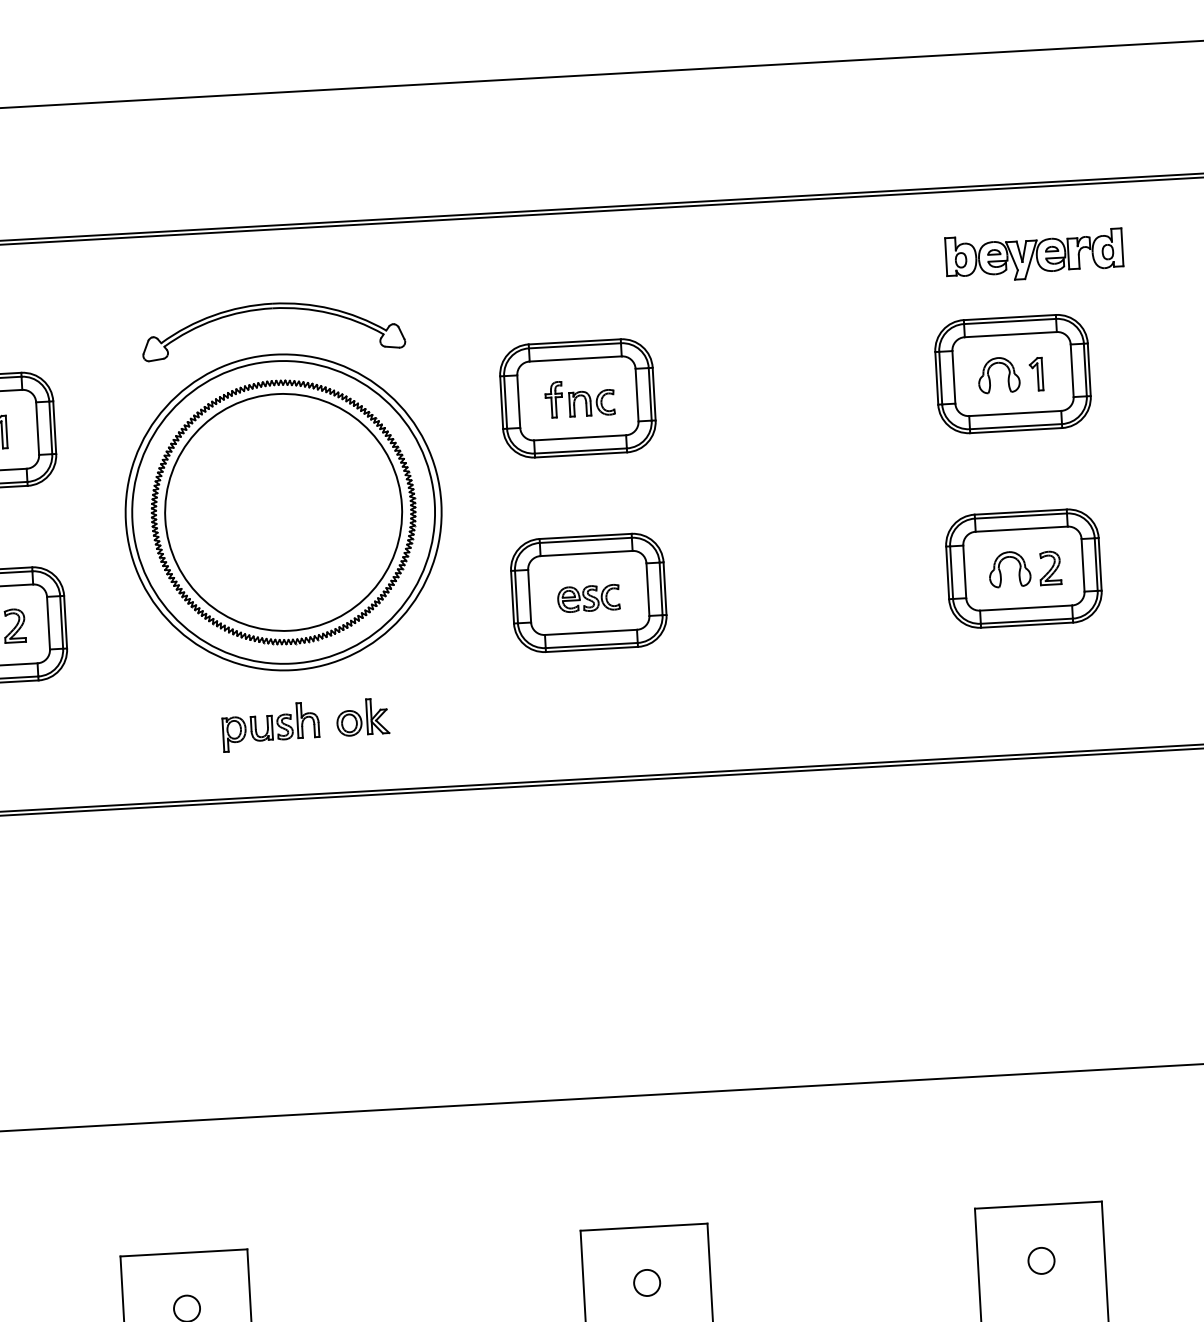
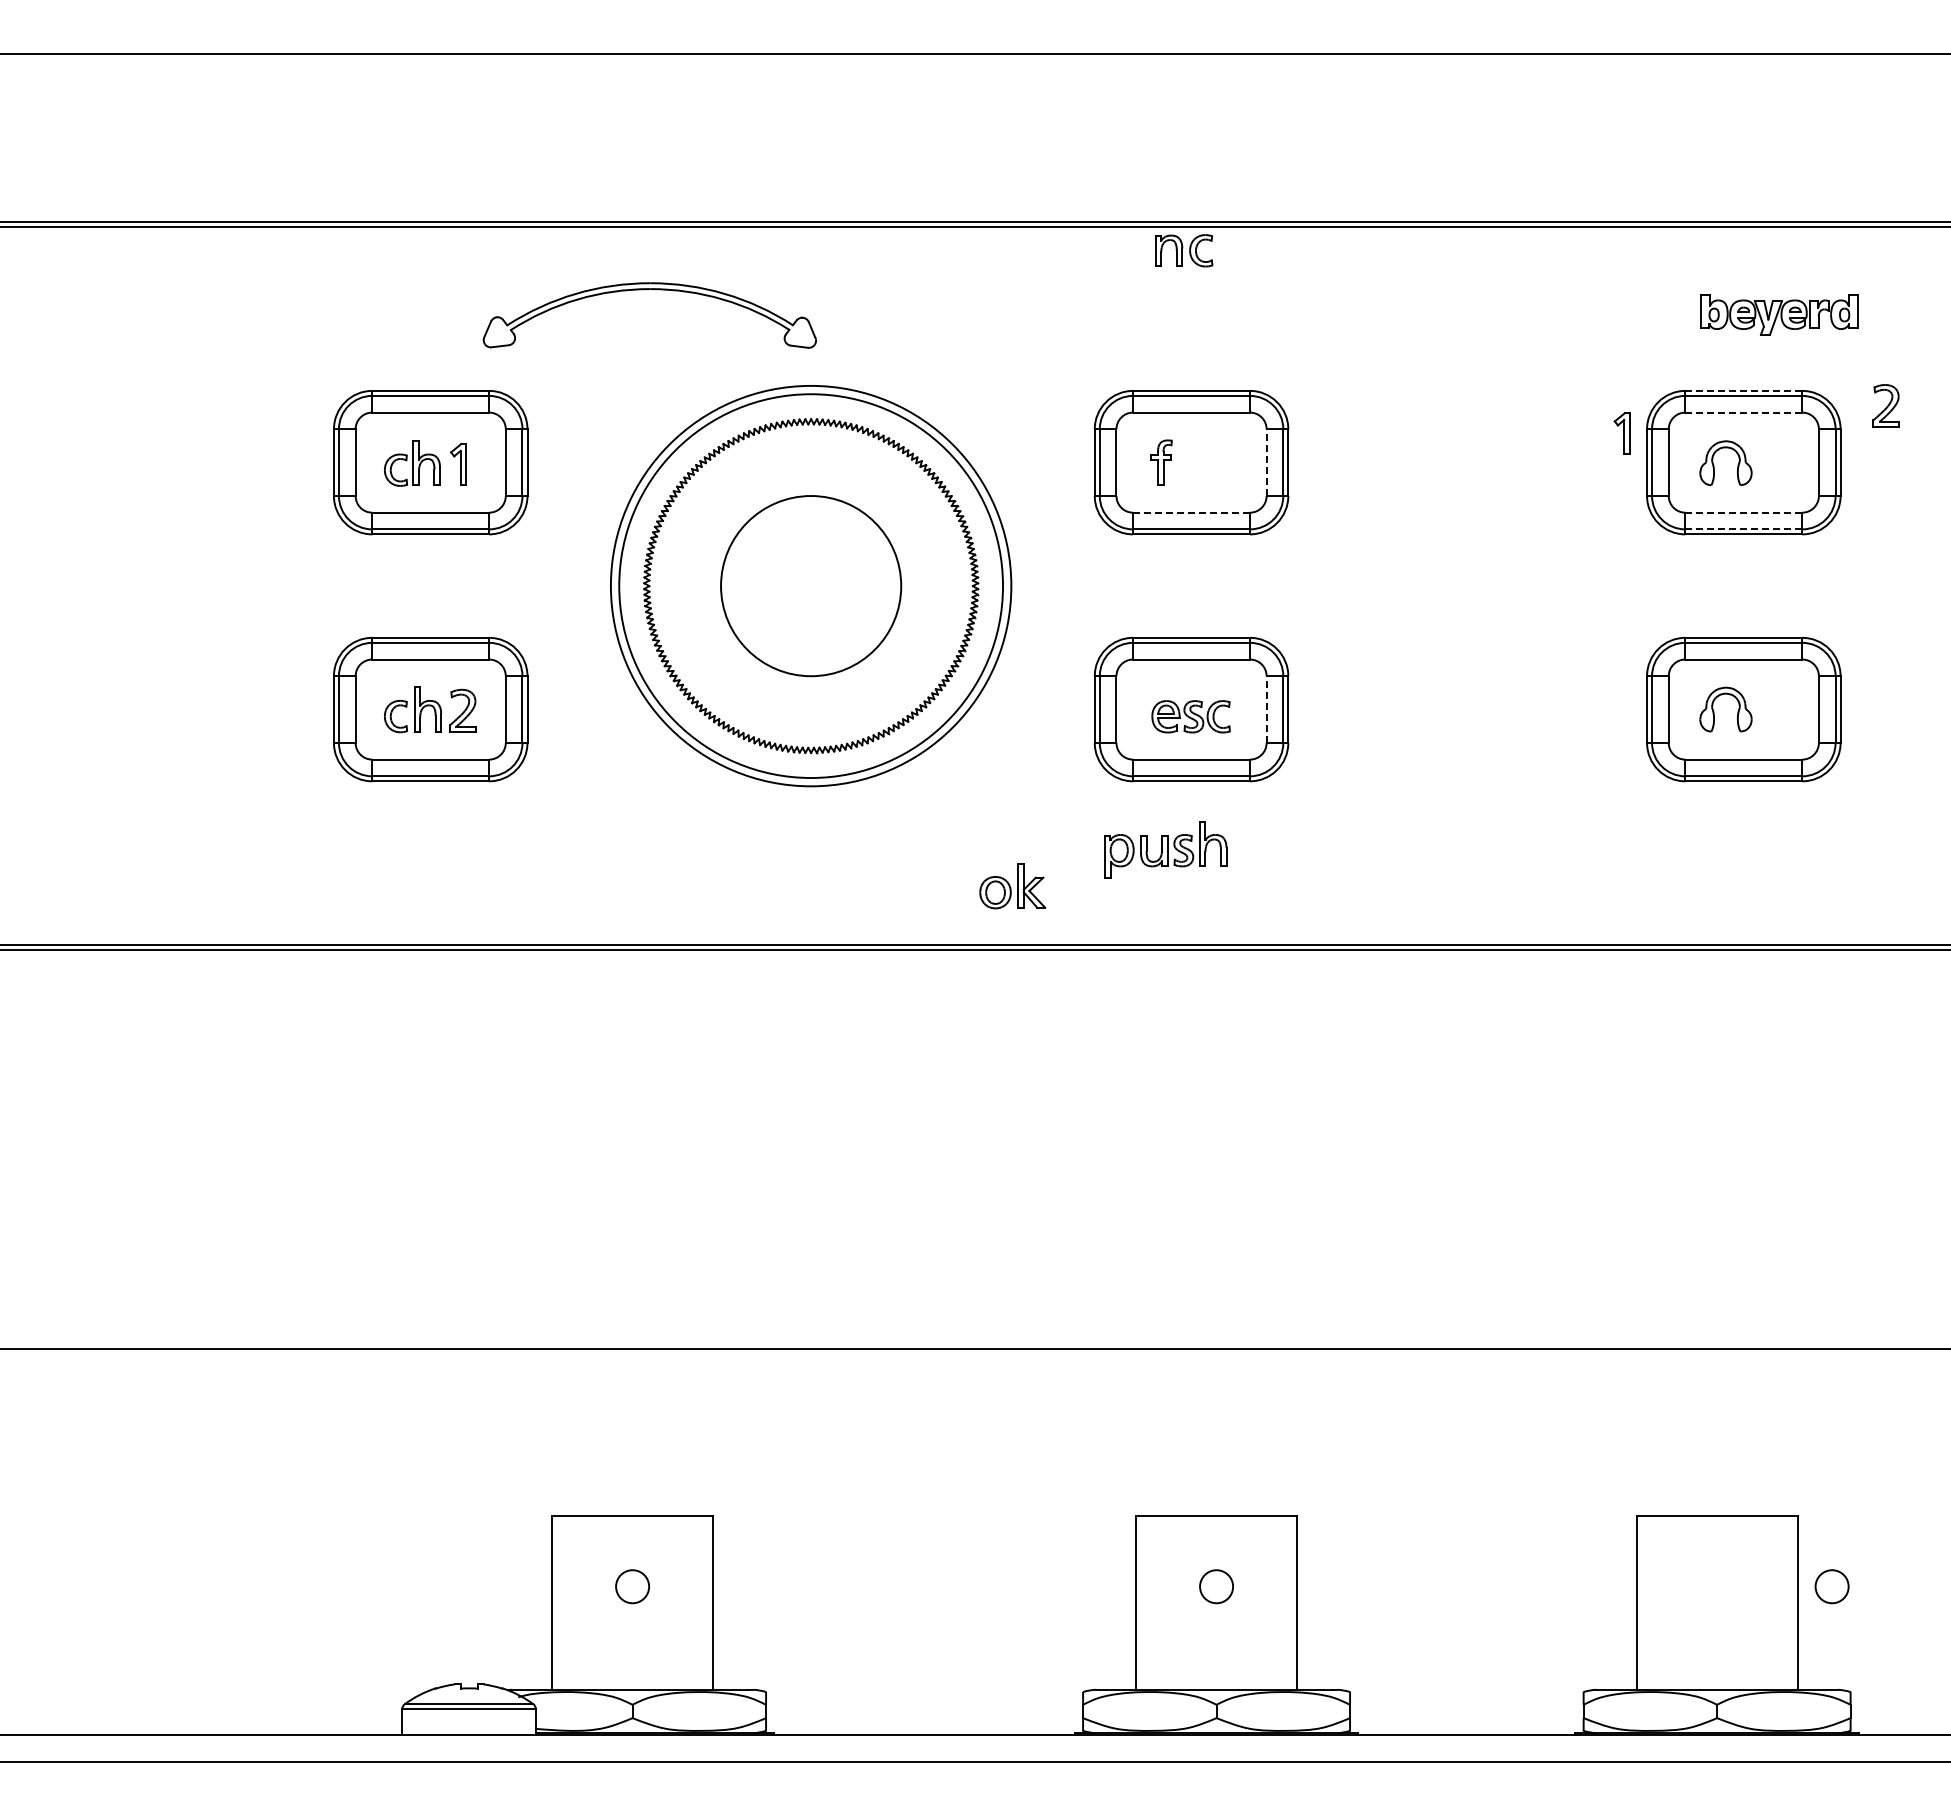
part: (1034, 255) -> (1779, 314), size x0.7
part: (267, 309) -> (644, 290), moved
line: (1009, 317) -> (1743, 390), solid -> dashed
line: (1010, 334) -> (1743, 412), solid -> dashed
part: (1035, 374) -> (1621, 433), moved
line: (636, 394) -> (1266, 462), solid -> dashed
part: (592, 403) -> (1184, 250), moved
line: (1015, 413) -> (1744, 512), solid -> dashed
line: (1015, 426) -> (1743, 529), solid -> dashed
line: (580, 437) -> (1192, 512), solid -> dashed
circle: (283, 511) -> (810, 585), size x0.6
part: (1049, 567) -> (1885, 405), moved
line: (647, 589) -> (1266, 709), solid -> dashed
part: (362, 717) -> (1012, 886), moved
part: (270, 726) -> (1165, 849), moved
circle: (1041, 1260) -> (1831, 1586), moved

